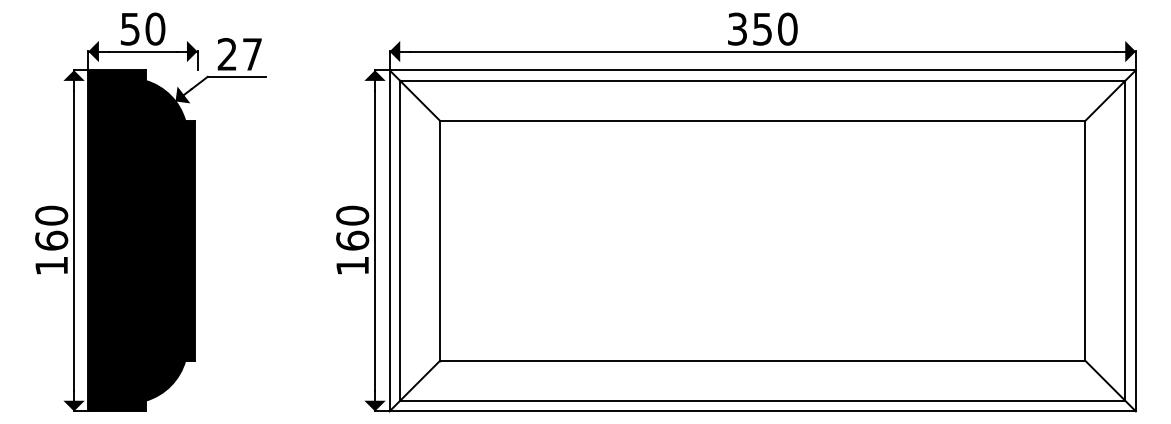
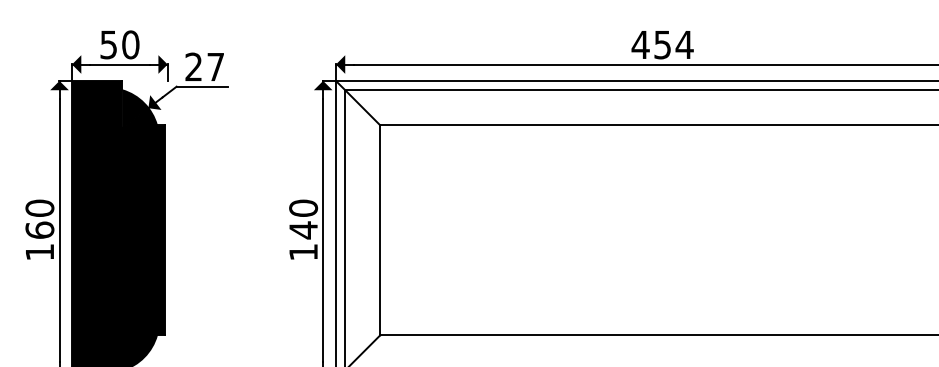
text: (762, 28) -> (662, 44), 350 -> 454
text: (352, 240) -> (303, 230), 160 -> 140

